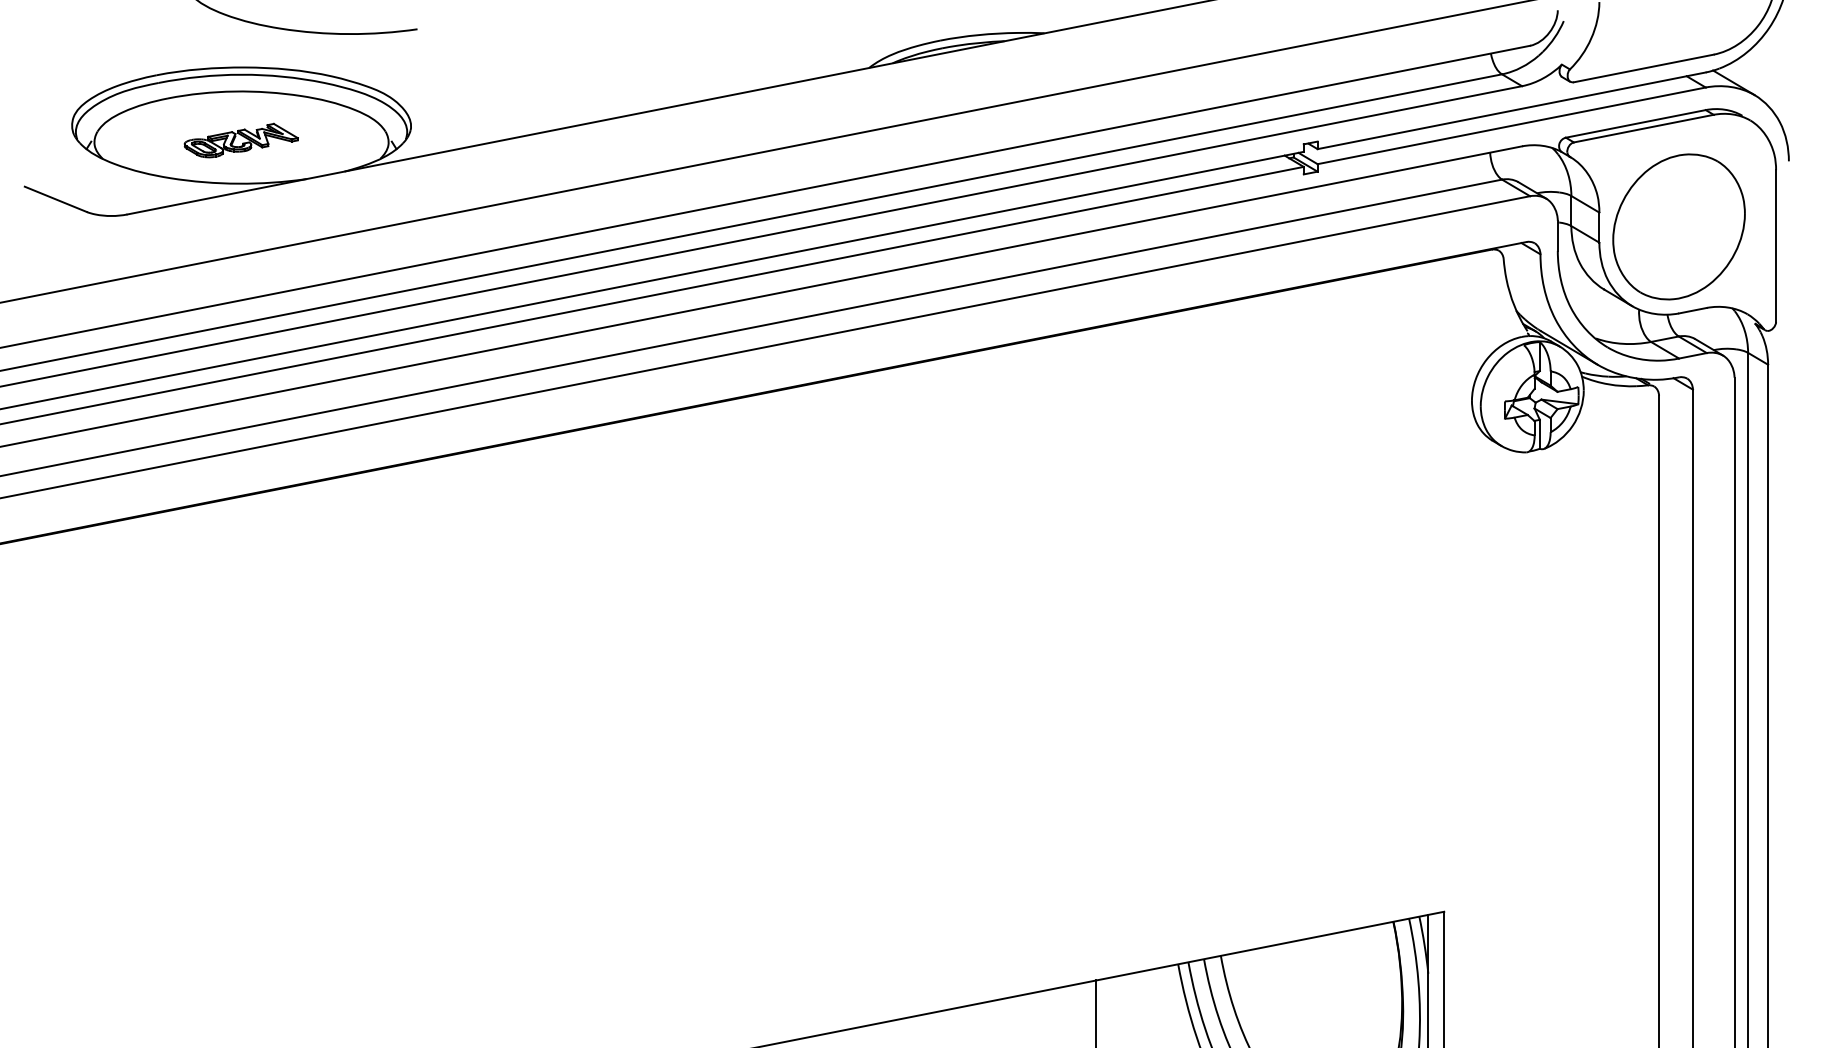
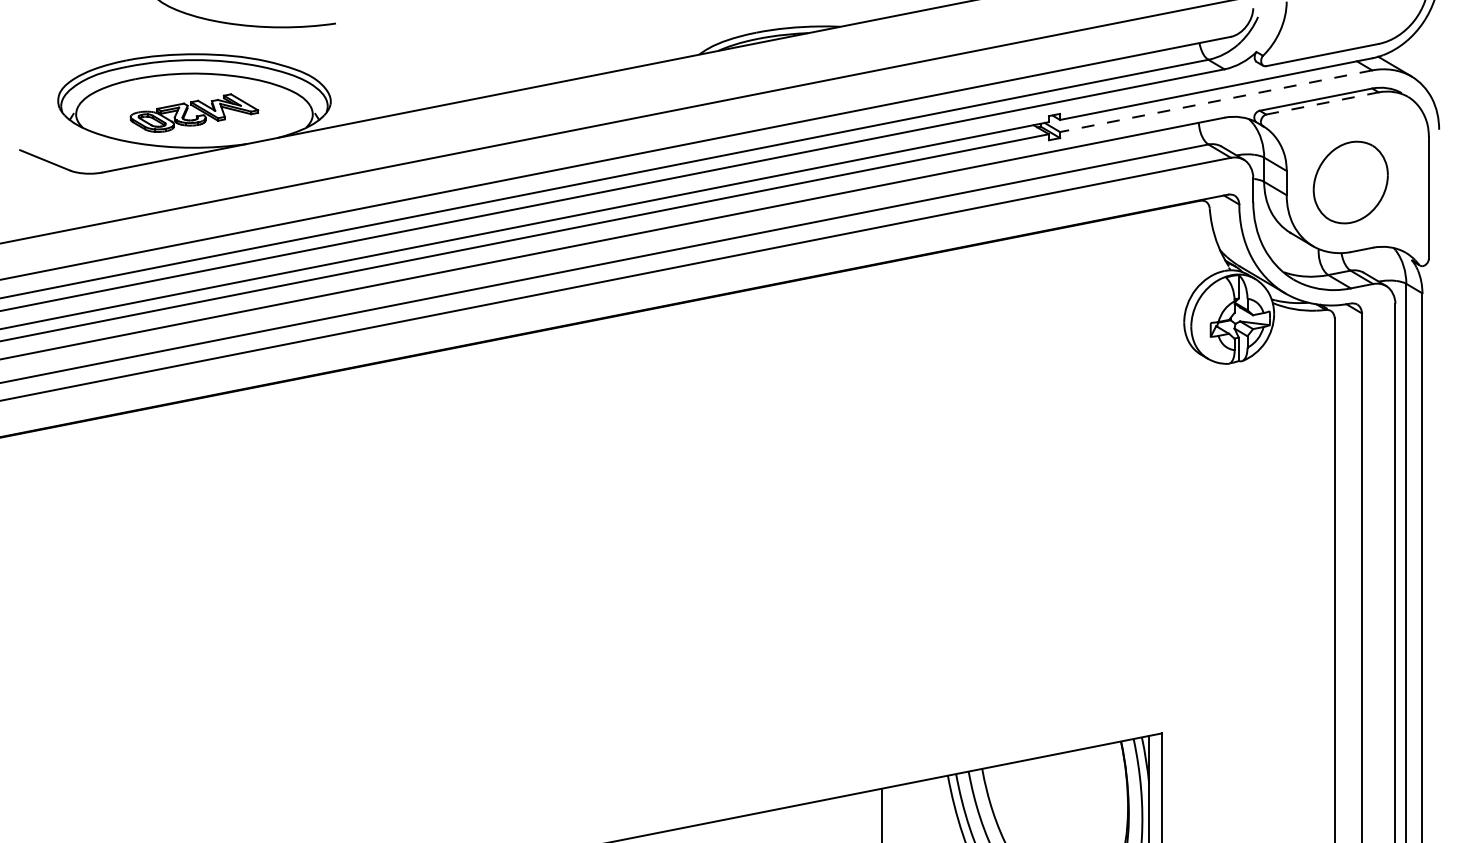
line: (1511, 125) -> (1216, 100), solid -> dashed
line: (1644, 128) -> (1323, 103), solid -> dashed
part: (240, 140) -> (193, 113), size x1.4
part: (1678, 226) -> (1350, 182), size x0.7

